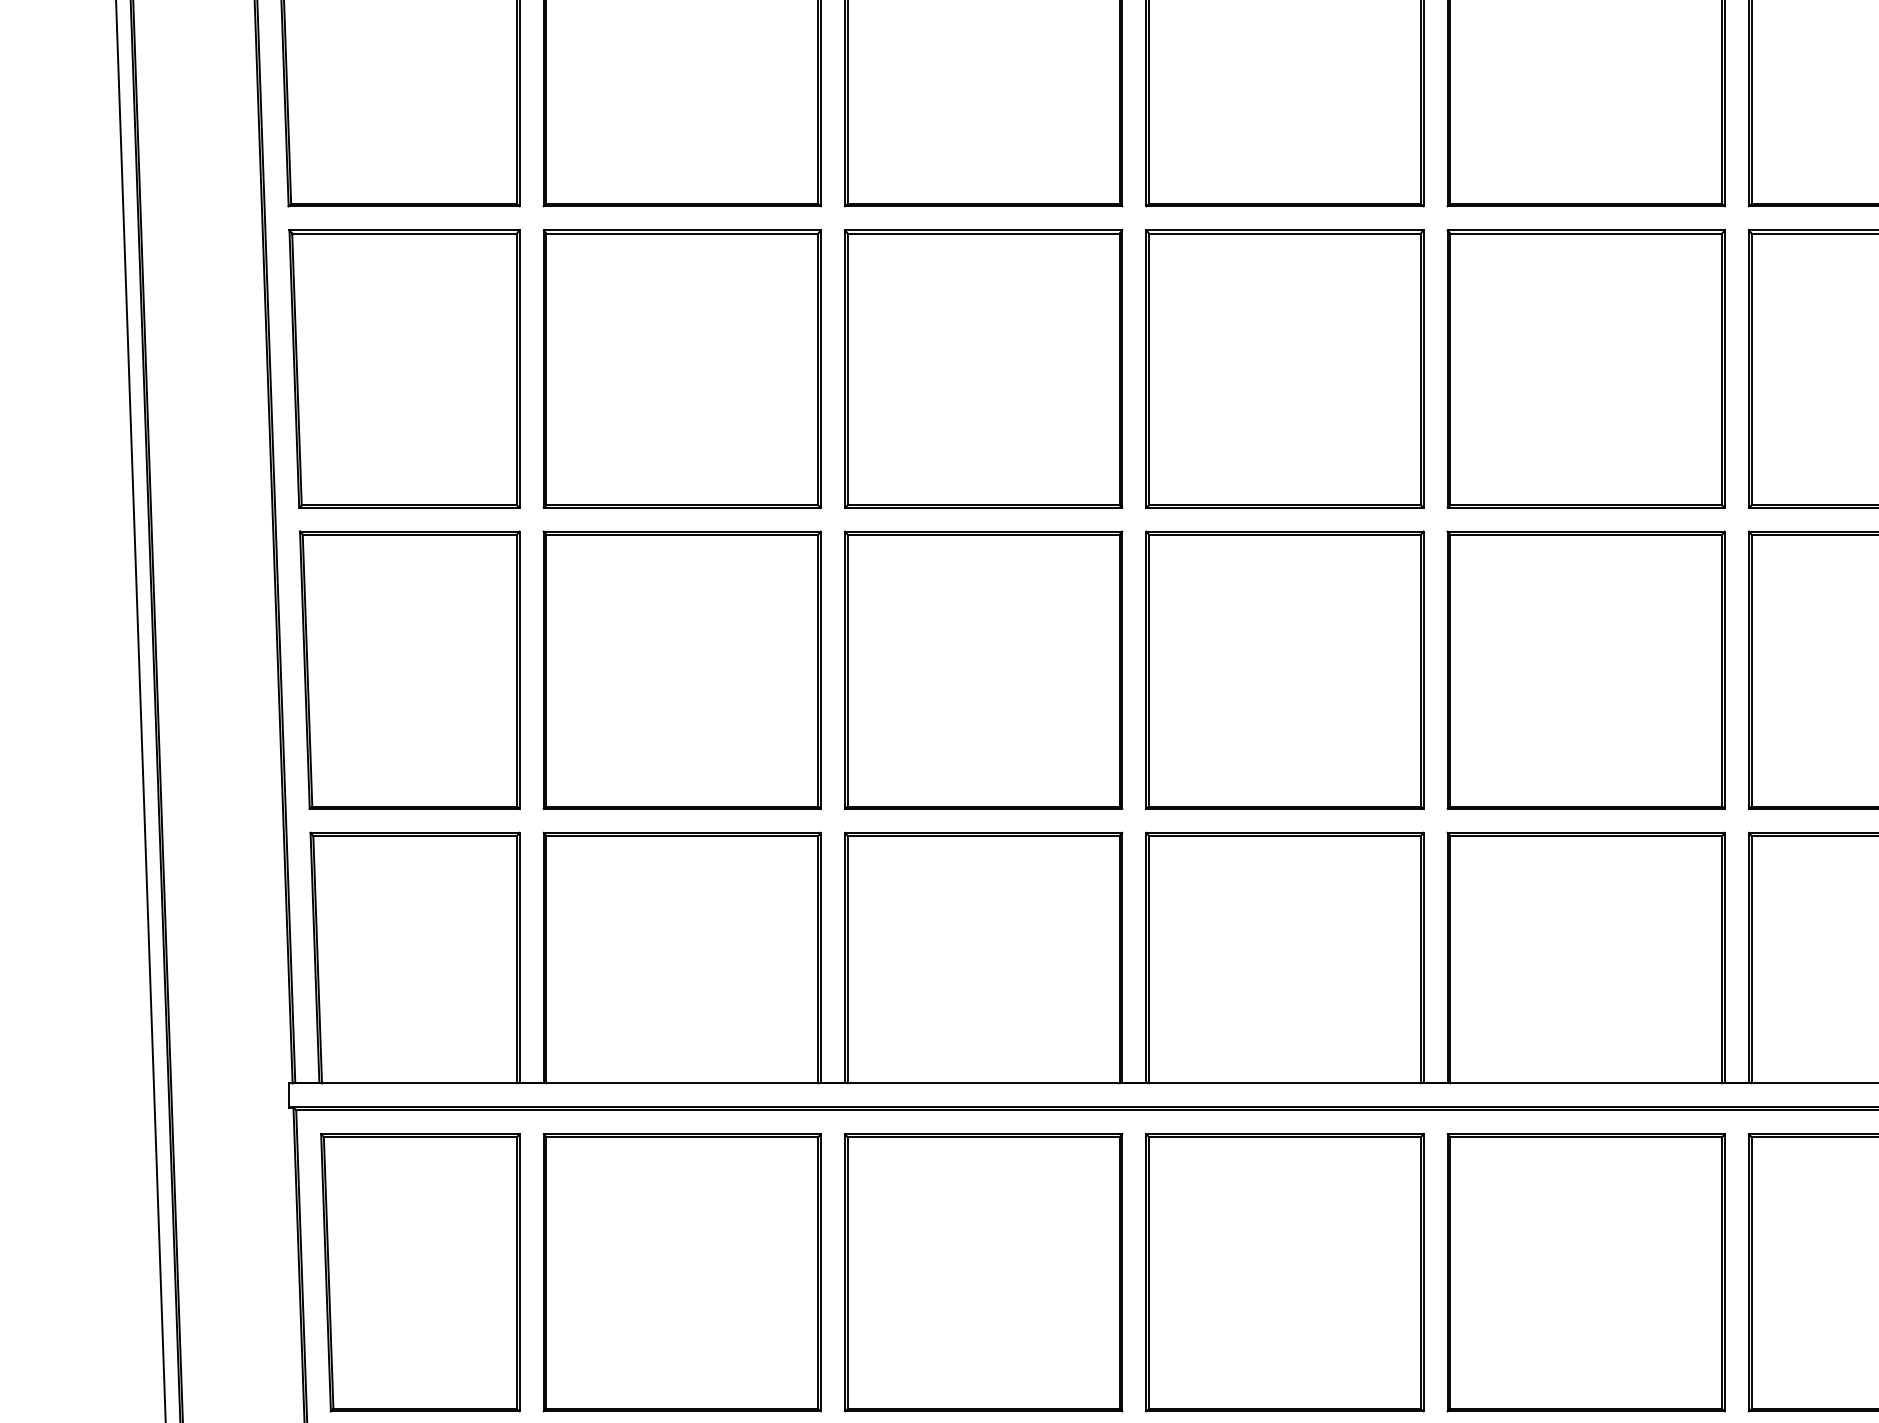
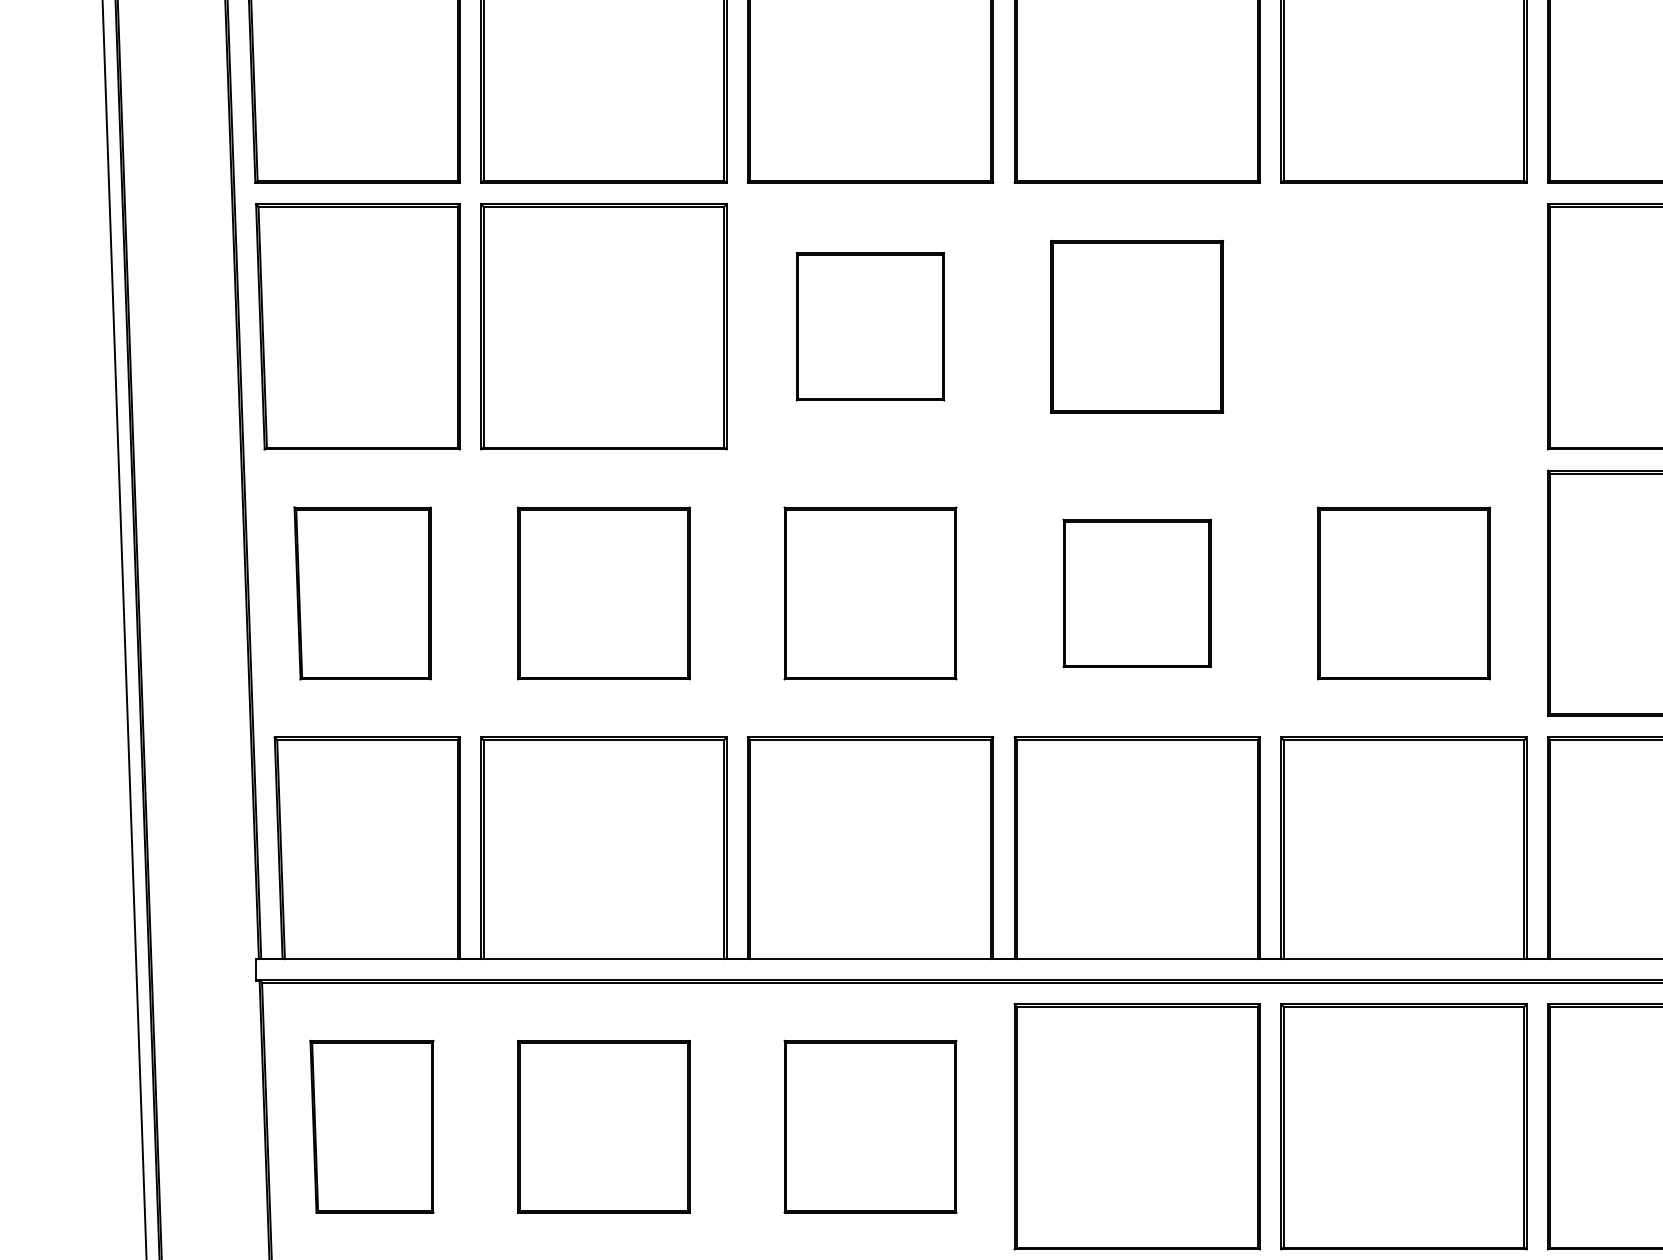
part: (983, 368) -> (870, 326), size x0.6
part: (1284, 368) -> (1136, 326), size x0.7
part: (1585, 368) -> (1403, 326), removed
part: (409, 670) -> (362, 593), size x0.7
part: (681, 670) -> (603, 593), size x0.7
part: (983, 670) -> (870, 593), size x0.7
part: (1284, 670) -> (1136, 593), size x0.6
part: (1585, 670) -> (1403, 593), size x0.7
part: (419, 1272) -> (371, 1126), size x0.7
part: (681, 1272) -> (603, 1126), size x0.7
part: (983, 1272) -> (870, 1126), size x0.7

